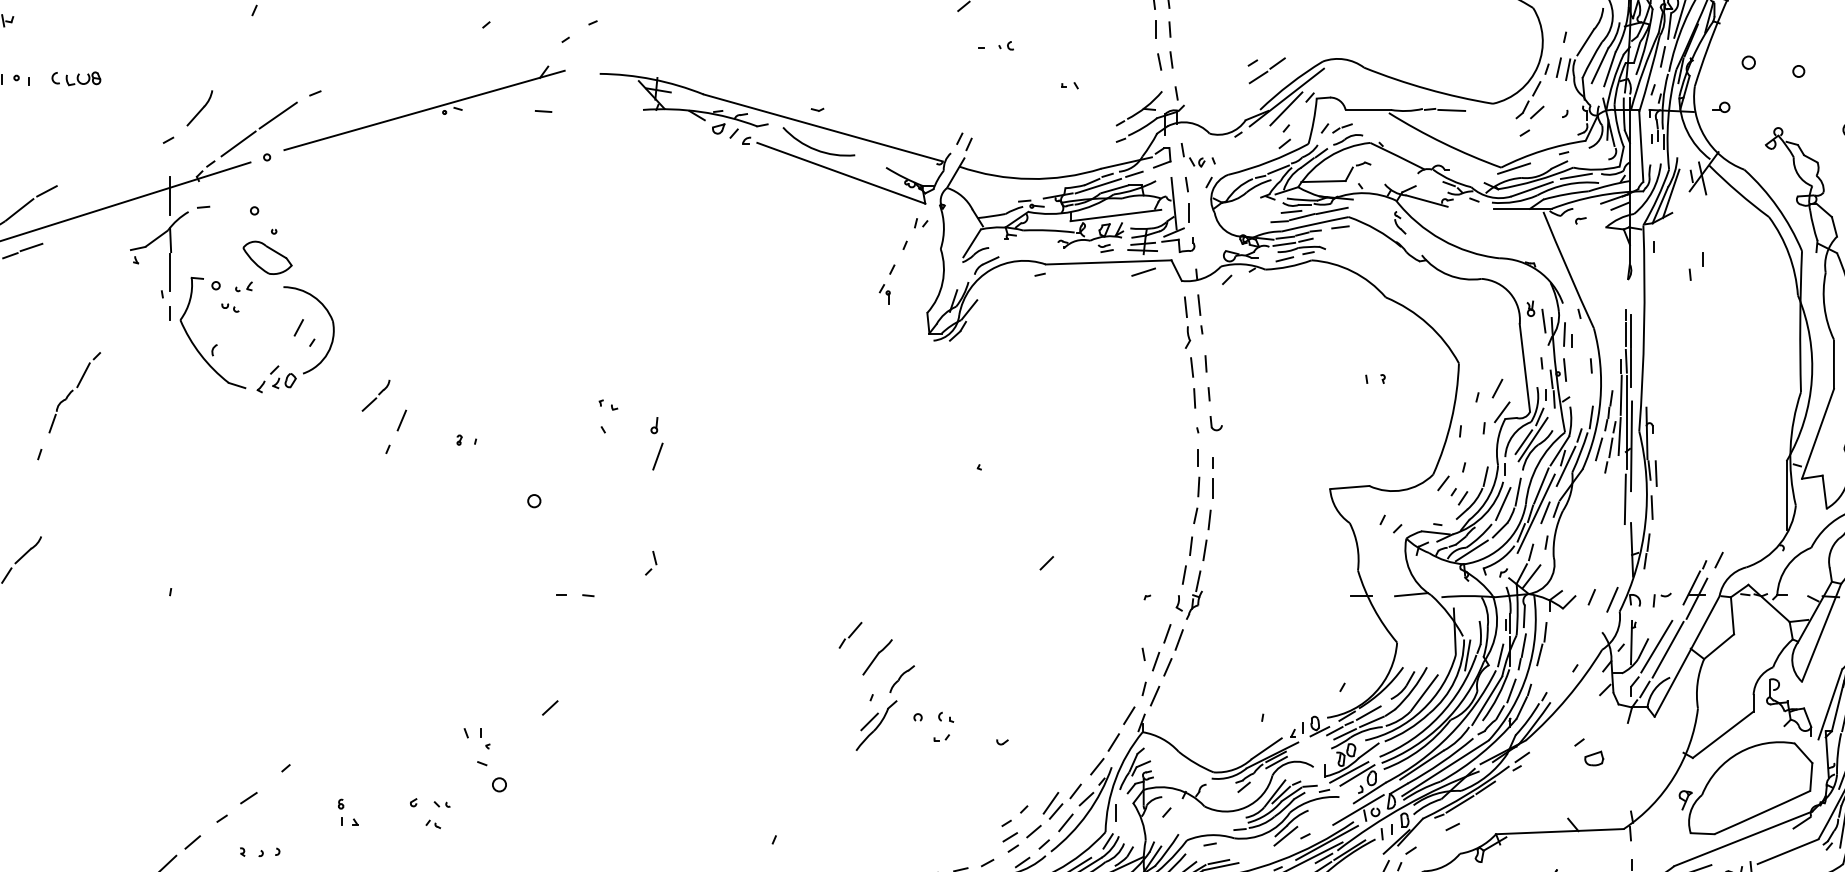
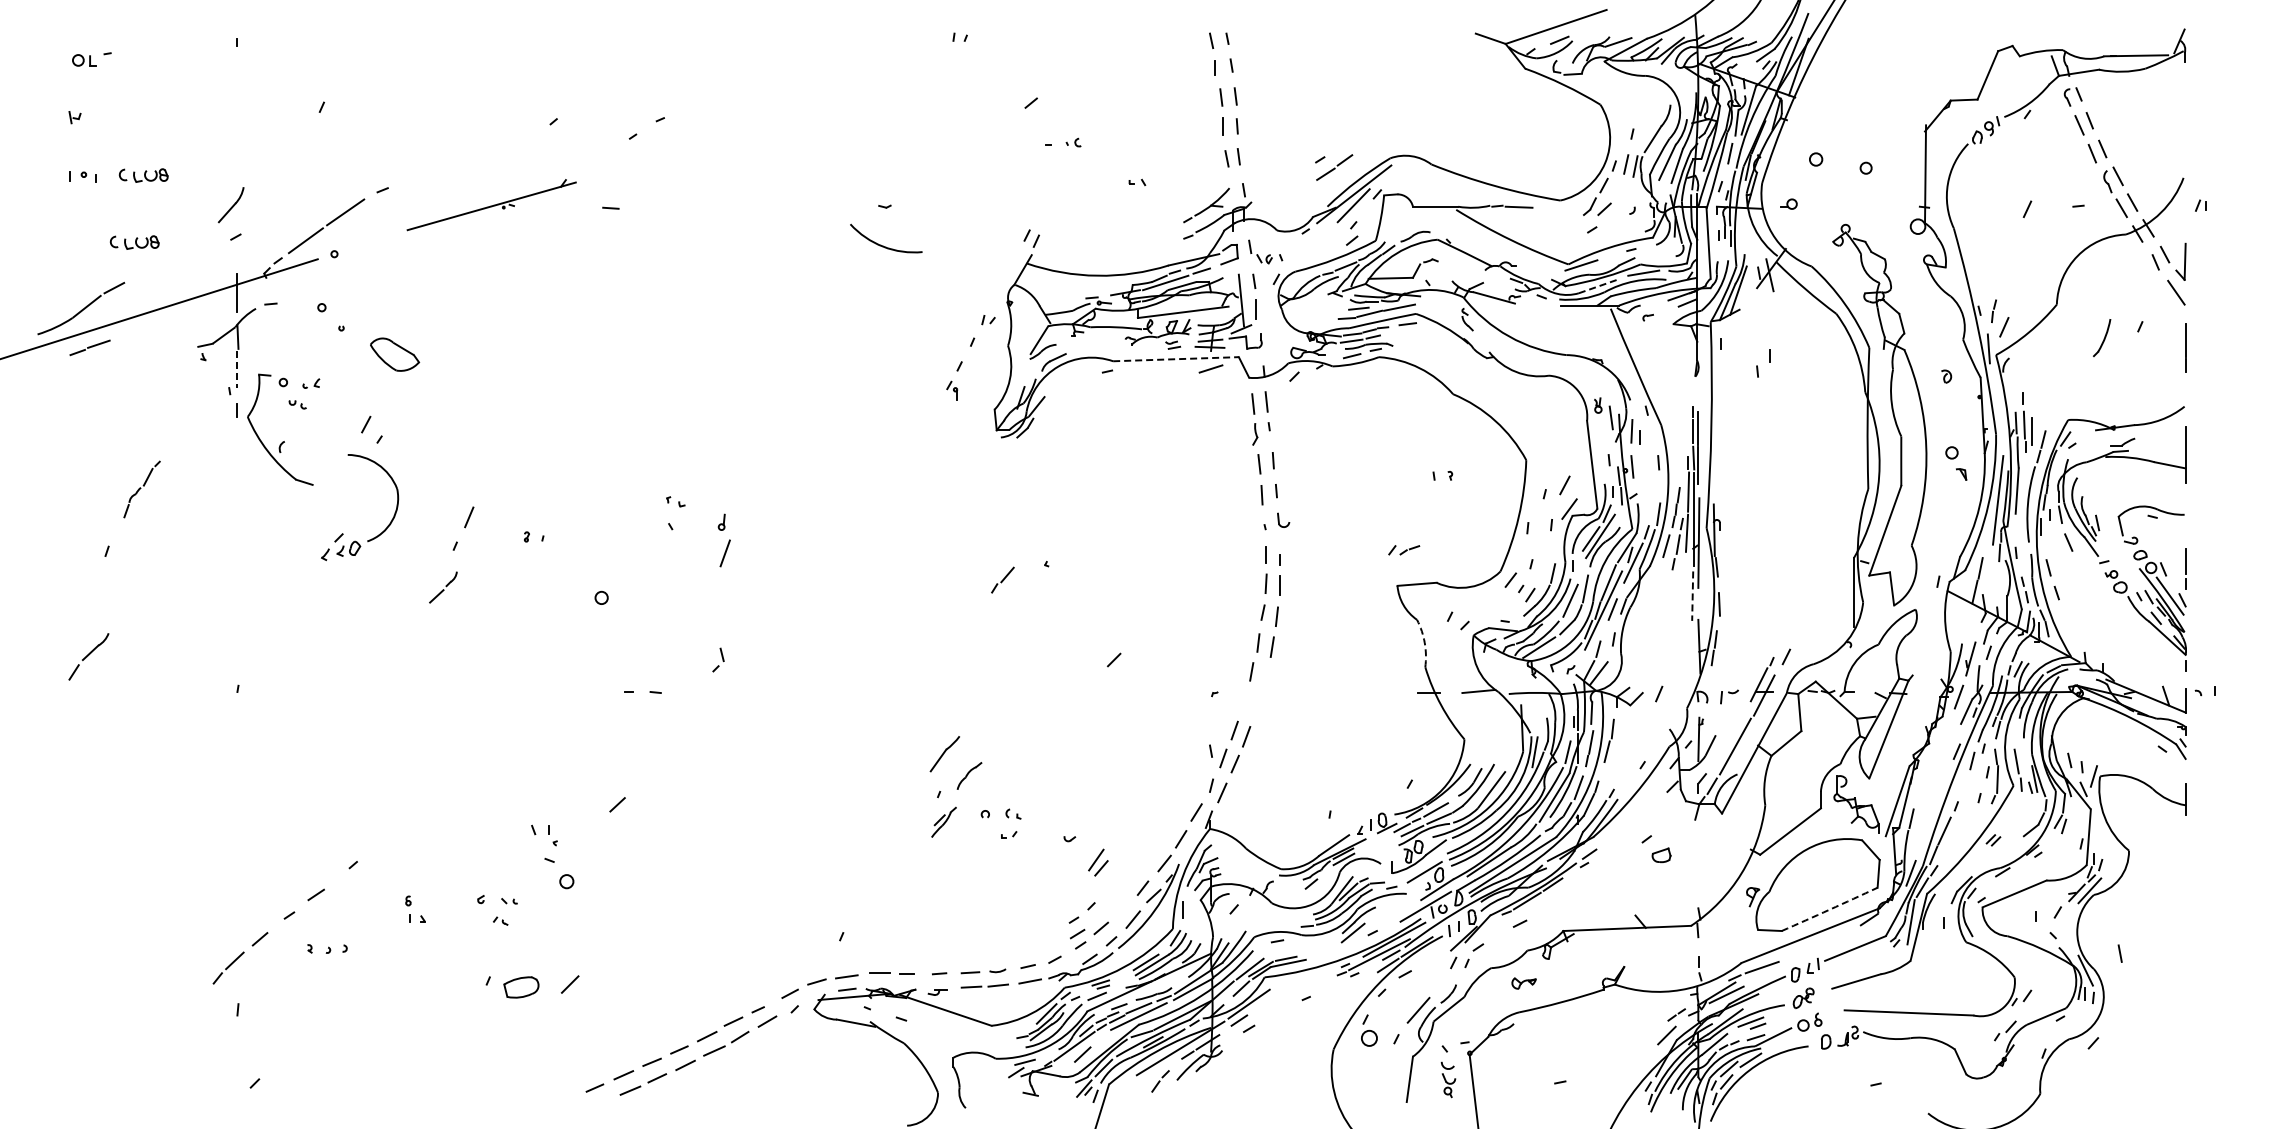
part: (424, 107) -> (491, 204), size x0.6
part: (199, 108) -> (230, 205), moved
part: (1337, 128) -> (1404, 550), moved
part: (67, 145) -> (134, 242), added
part: (771, 146) -> (838, 243), removed
line: (1532, 189) -> (1599, 286), solid -> dashed
part: (268, 257) -> (395, 354), moved
line: (1109, 262) -> (1176, 359), solid -> dashed
line: (170, 272) -> (237, 369), solid -> dashed
part: (279, 365) -> (343, 533), moved
part: (74, 392) -> (141, 489), size x0.7
part: (376, 395) -> (443, 587), moved
line: (1656, 473) -> (1723, 570), removed
line: (1625, 499) -> (1692, 596), solid -> dashed
arc: (1357, 545) -> (1424, 642), solid -> dashed
part: (1189, 594) -> (1256, 691), removed
line: (1612, 599) -> (1679, 696), removed
part: (850, 634) -> (1002, 579), moved
line: (1656, 646) -> (1723, 743), removed
part: (876, 725) -> (943, 822), size x0.6
line: (1349, 771) -> (1416, 868), removed
part: (1053, 805) -> (1098, 862), moved
arc: (1762, 812) -> (1829, 909), solid -> dashed

